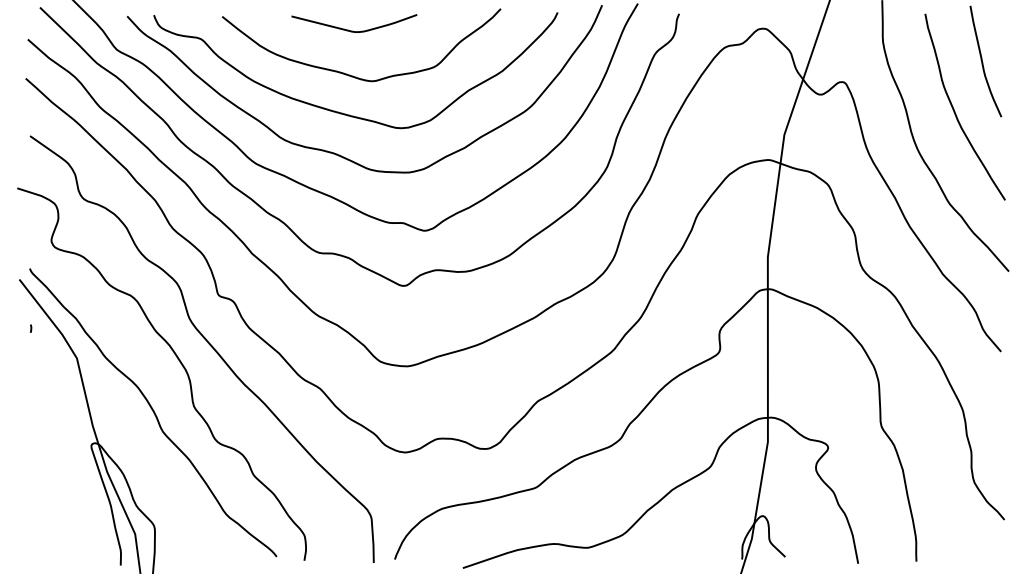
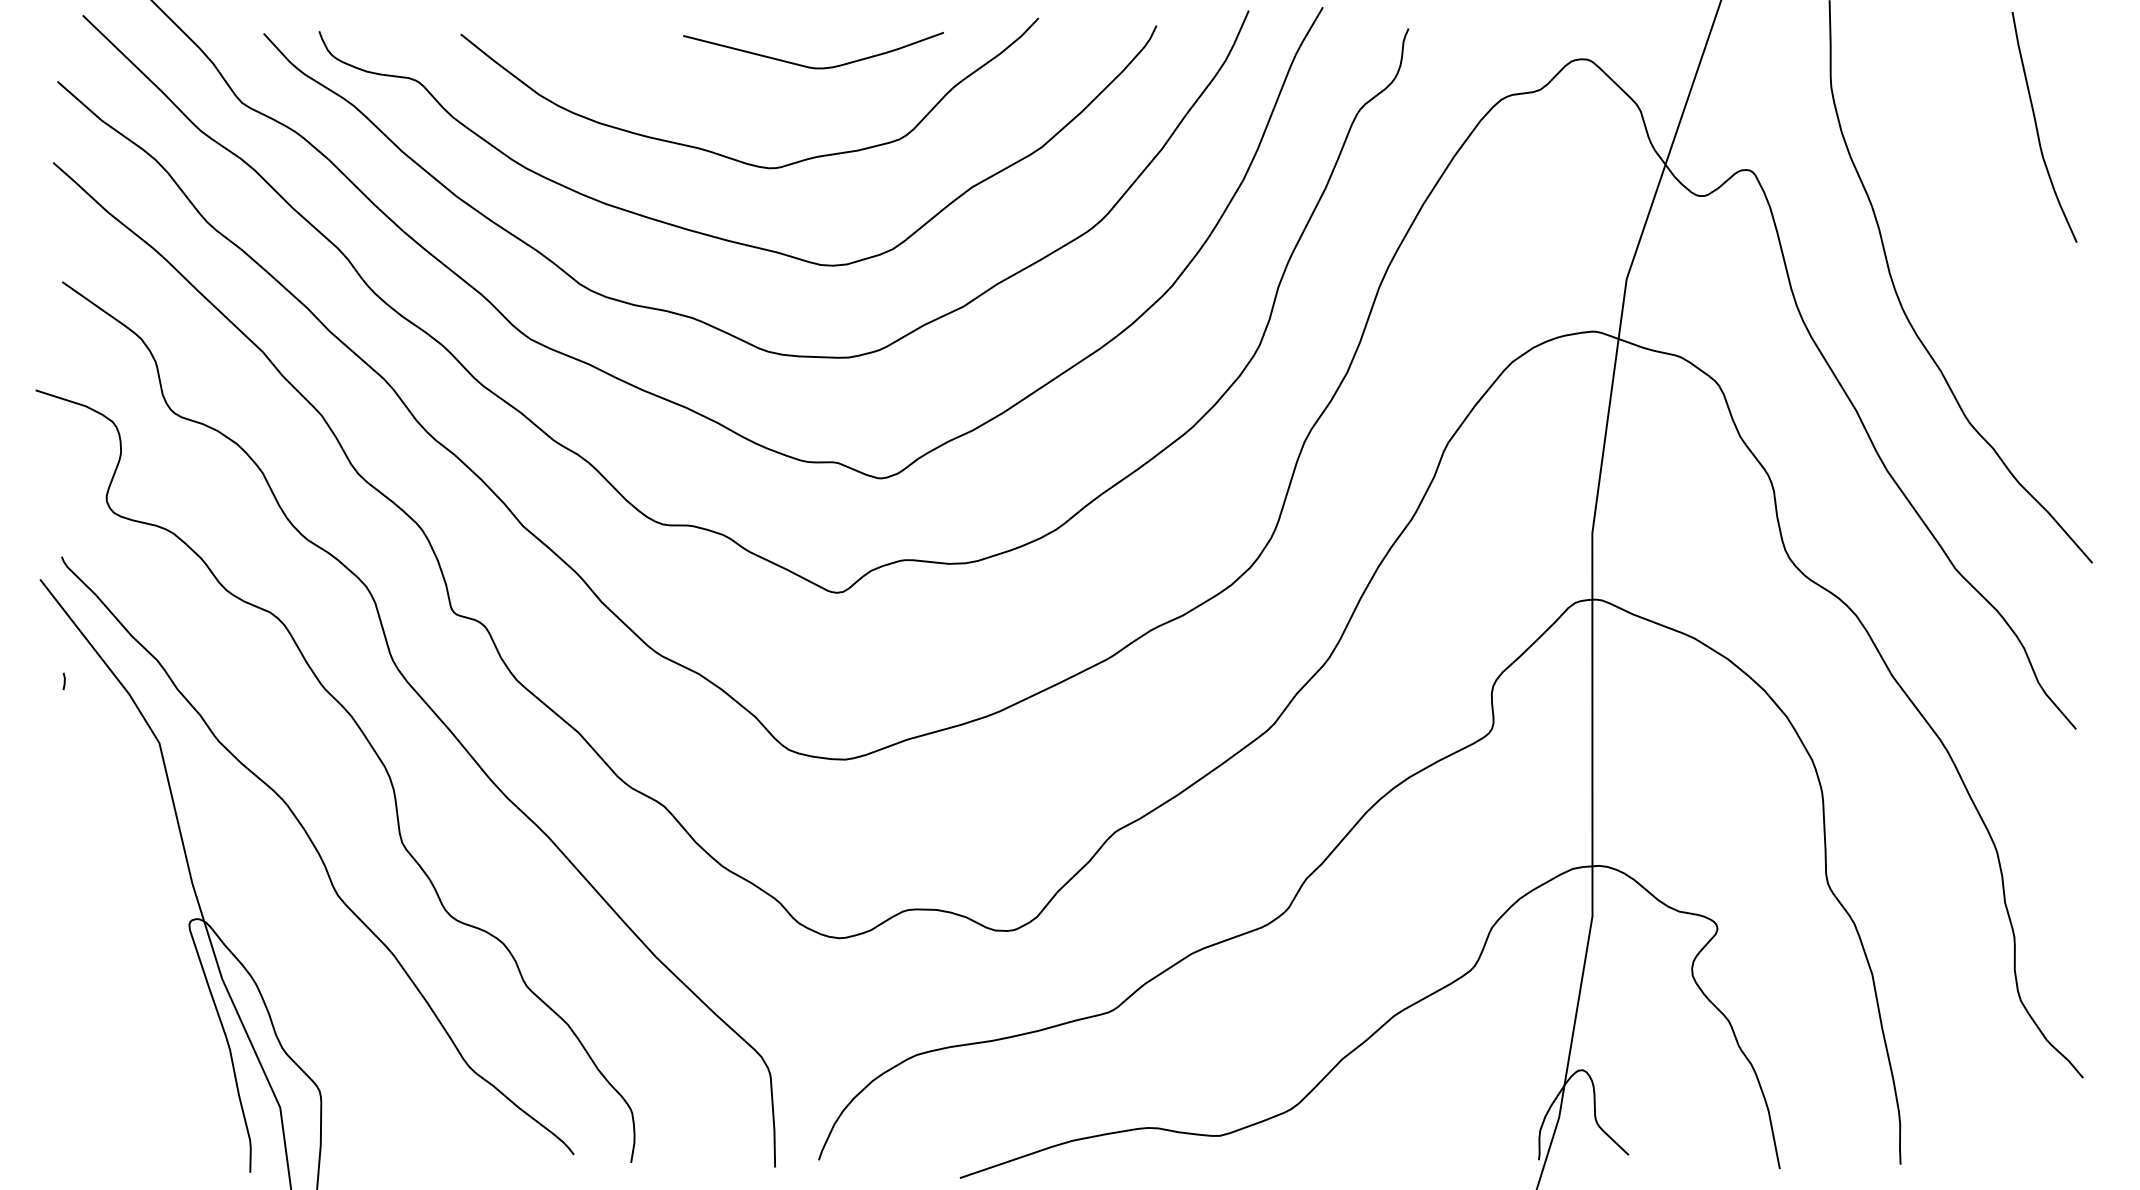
curve: (353, 30) -> (811, 65), moved
curve: (954, 108) -> (1979, 224), removed

